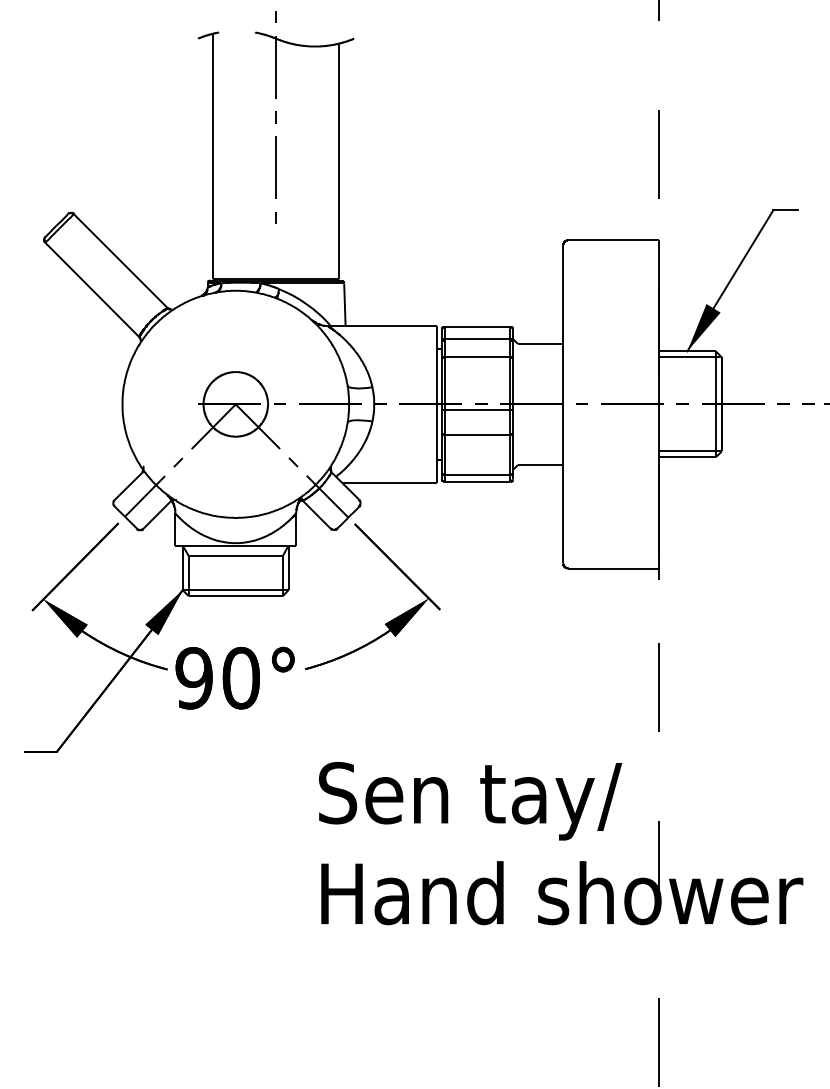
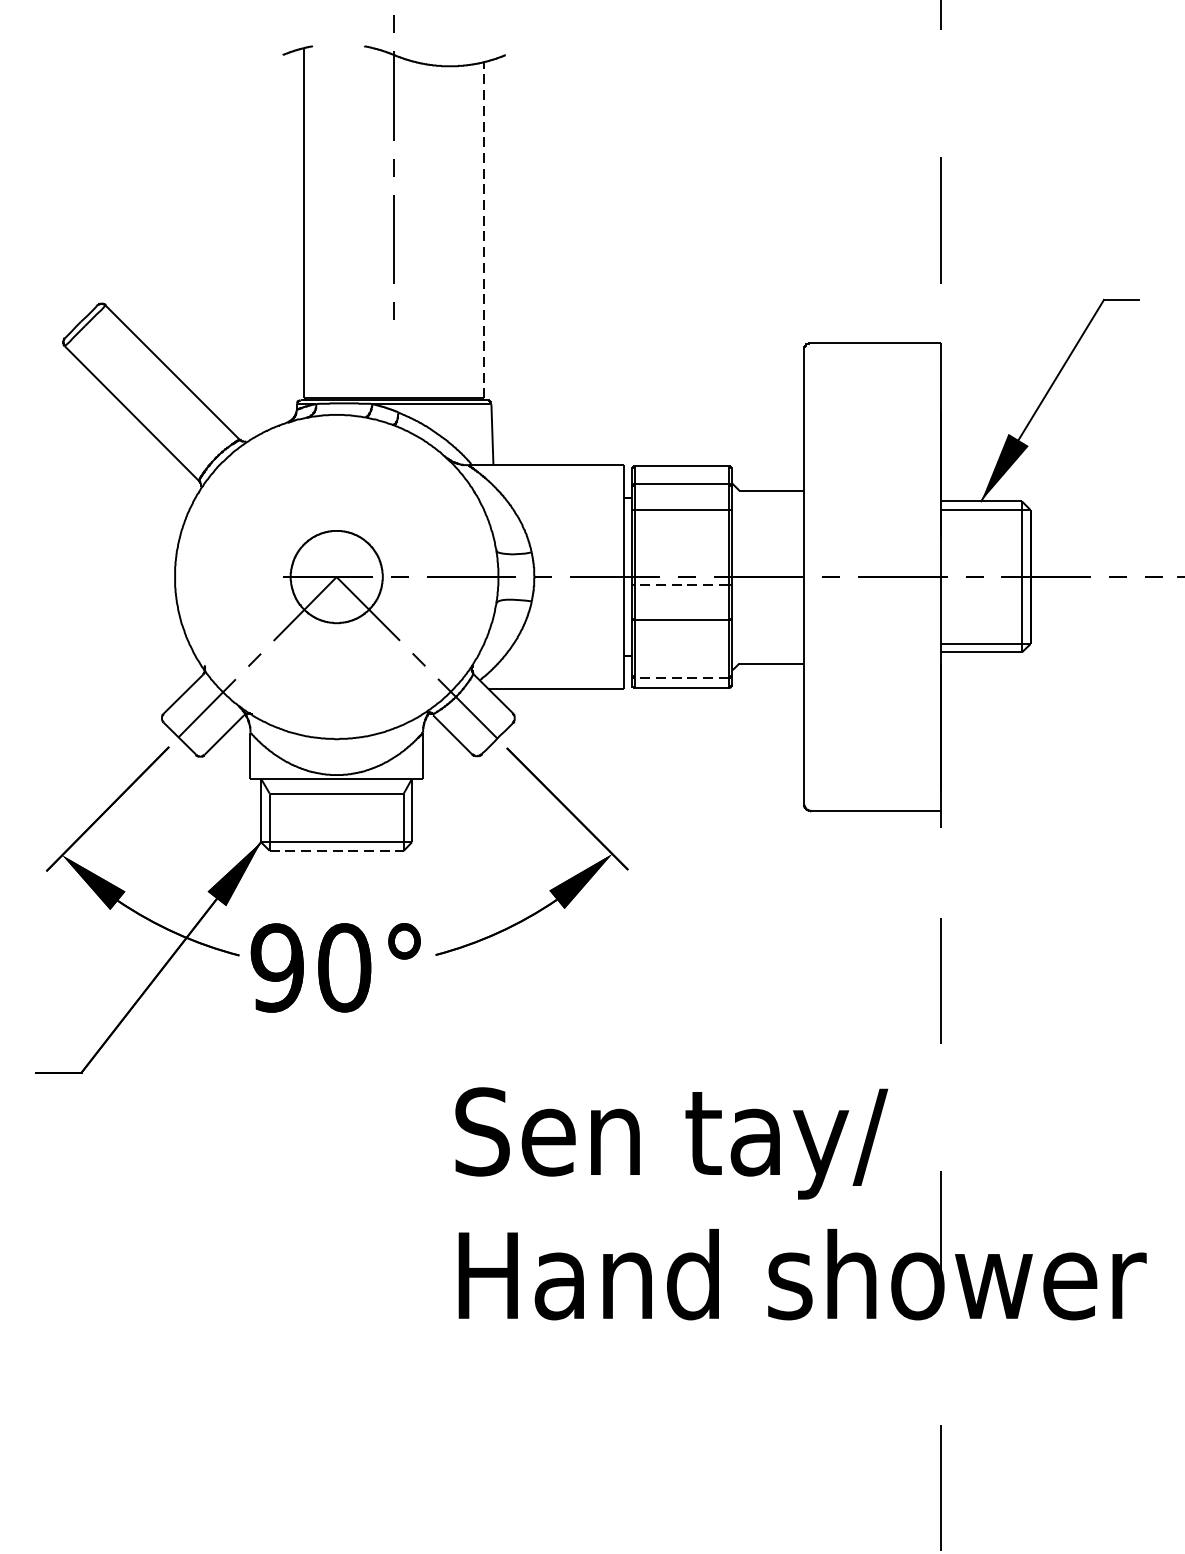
line: (338, 161) -> (483, 230), solid -> dashed
line: (477, 409) -> (681, 584), solid -> dashed
line: (477, 474) -> (681, 677), solid -> dashed
line: (235, 596) -> (336, 851), solid -> dashed

